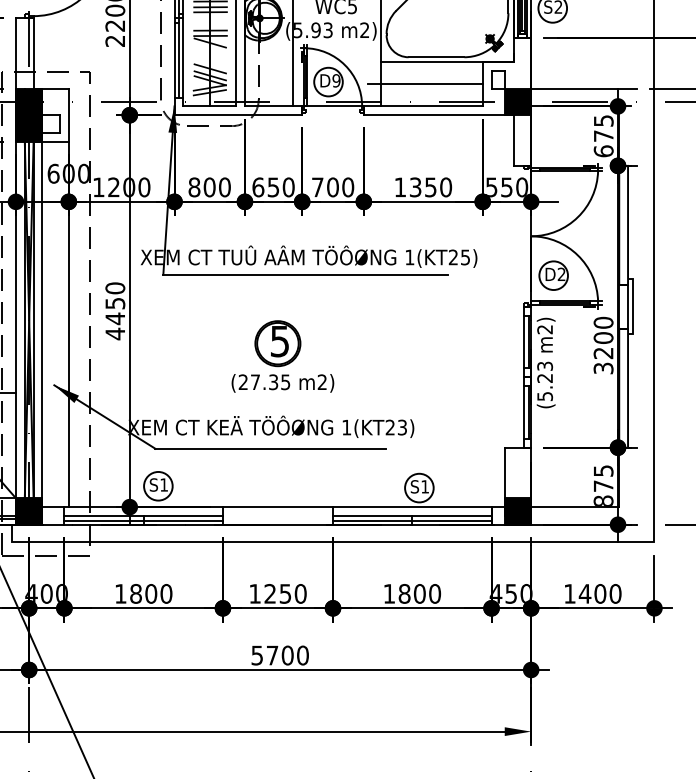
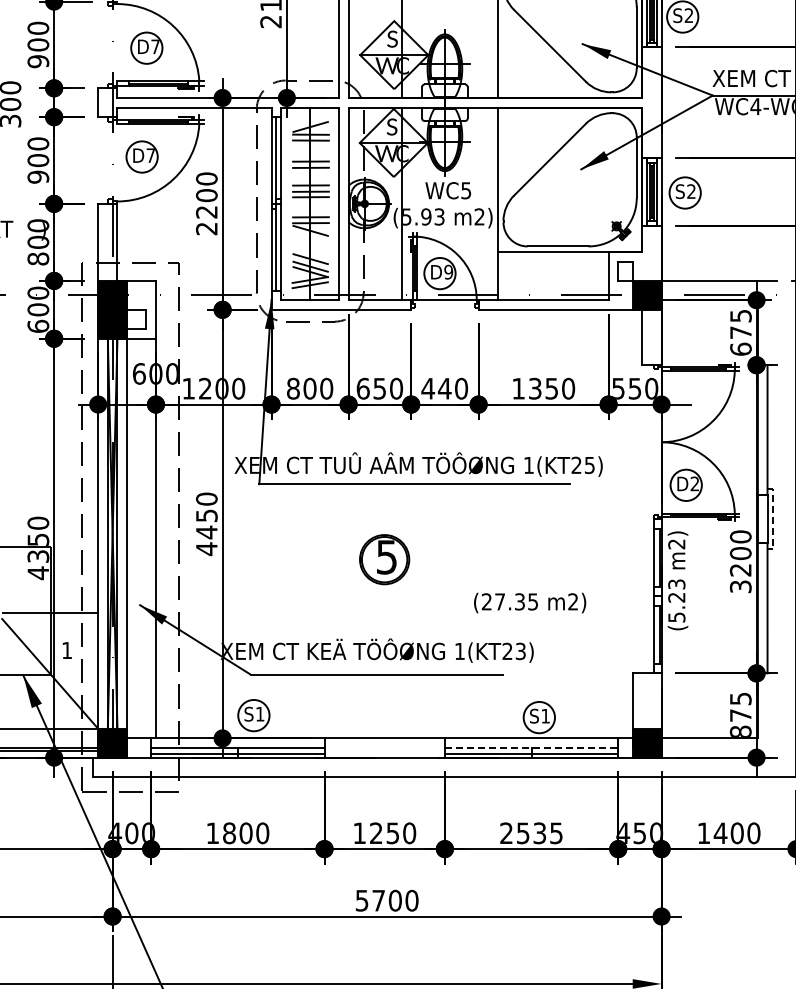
line: (425, 84) -> (545, 276), removed
text: (325, 187) -> (436, 388), 700 -> 440
line: (633, 306) -> (773, 519), solid -> dashed
text: (283, 382) -> (530, 602), moved
line: (412, 516) -> (531, 748), solid -> dashed
text: (412, 594) -> (531, 833), 1800 -> 2535

